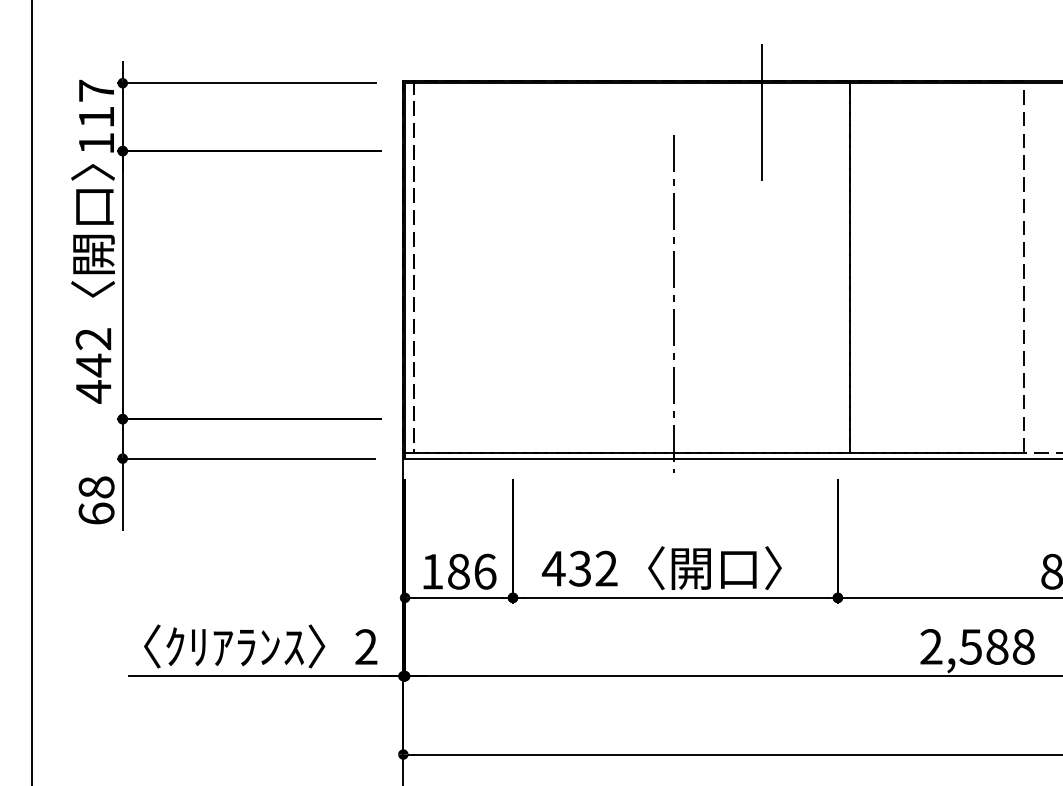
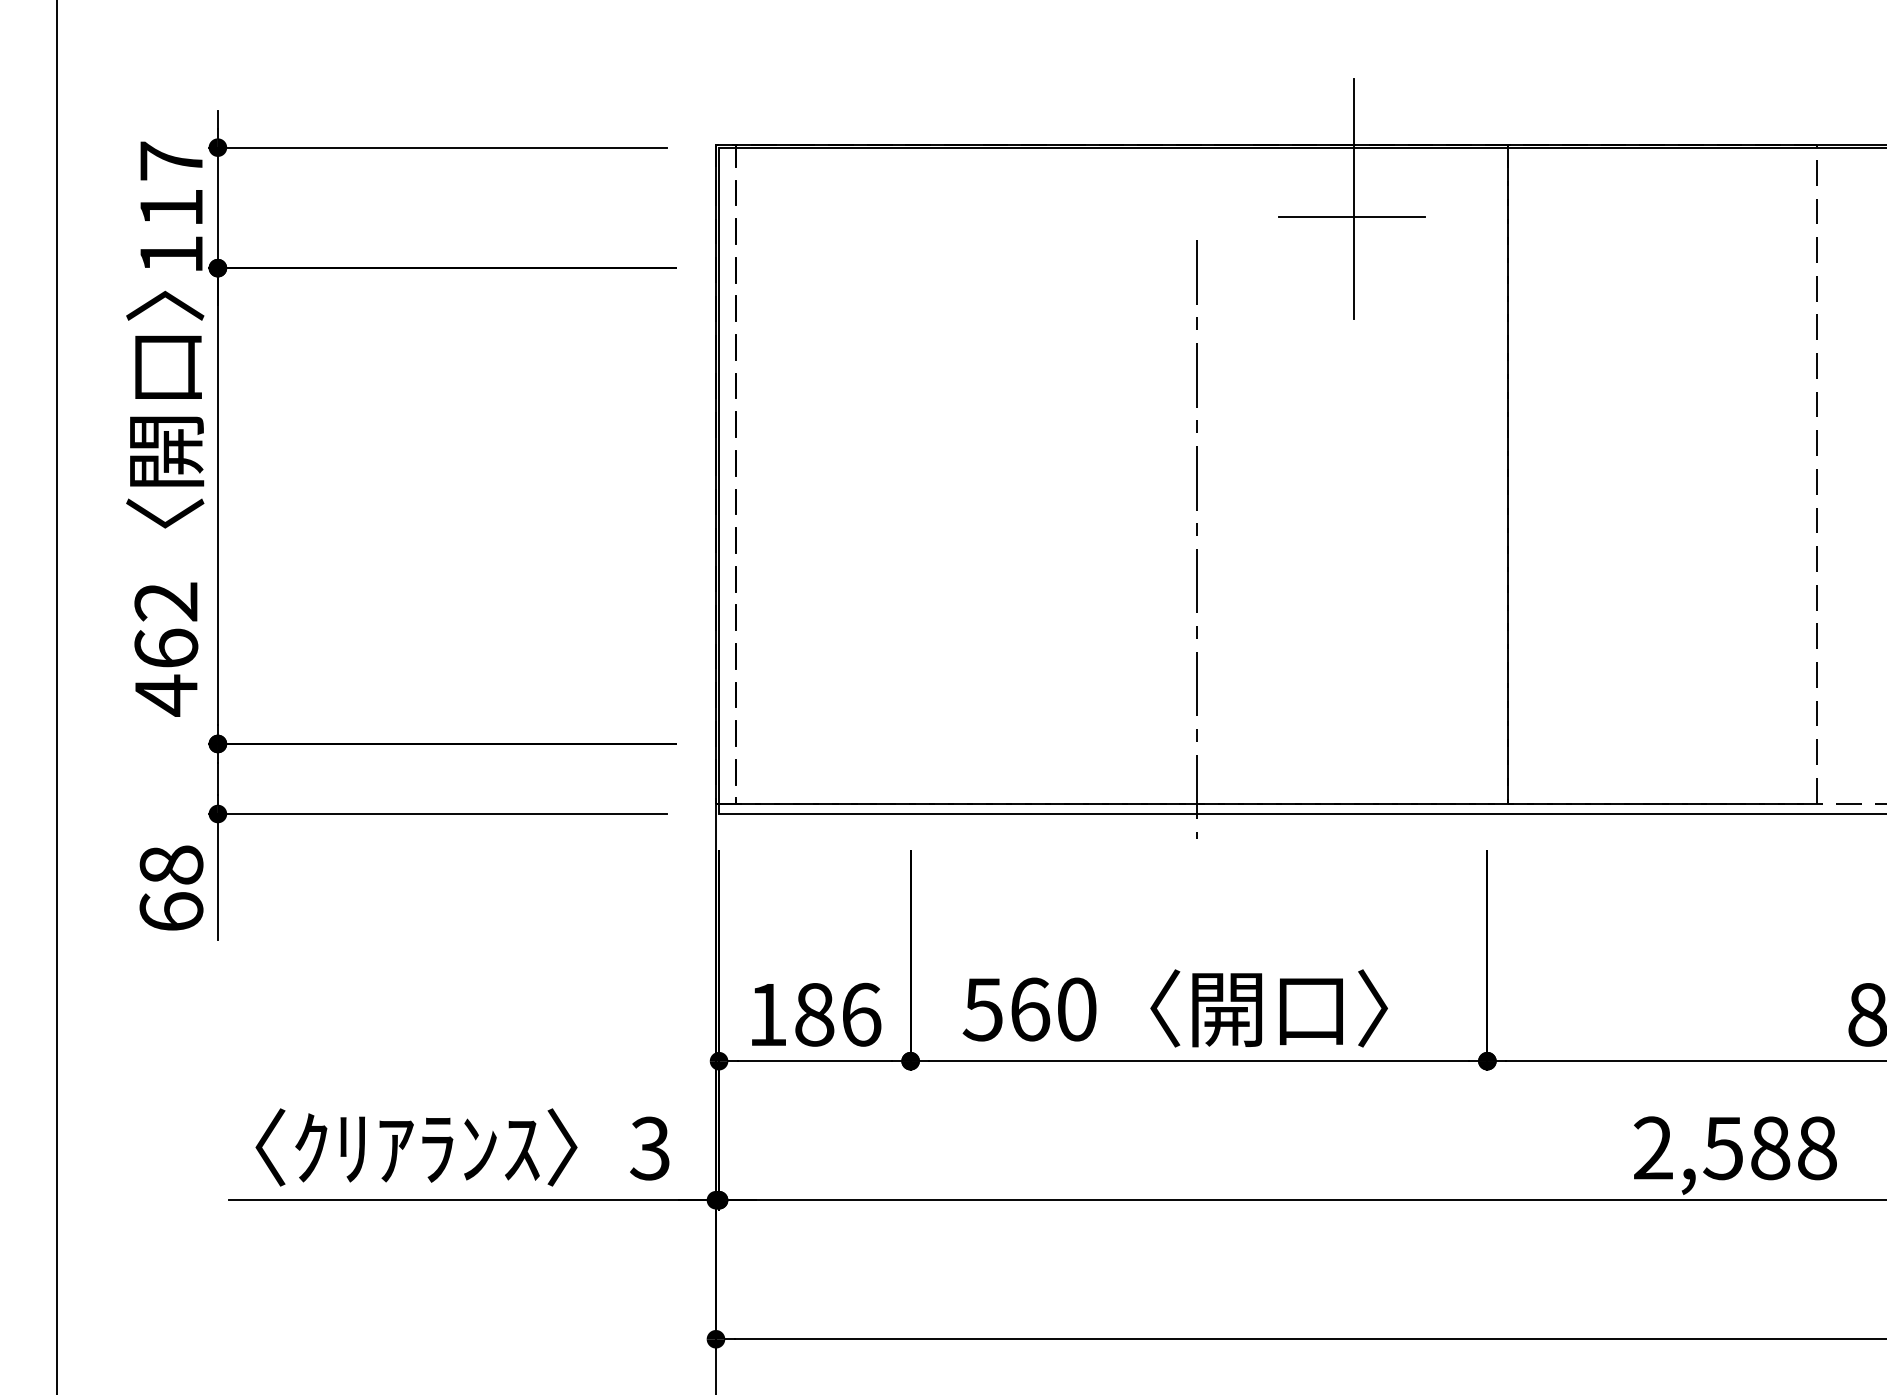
line: (761, 122) -> (1351, 217), added
text: (93, 365) -> (166, 648), 442 -> 462
text: (579, 568) -> (1028, 1009), 432 -> 560
text: (366, 647) -> (650, 1149), 2 -> 3

